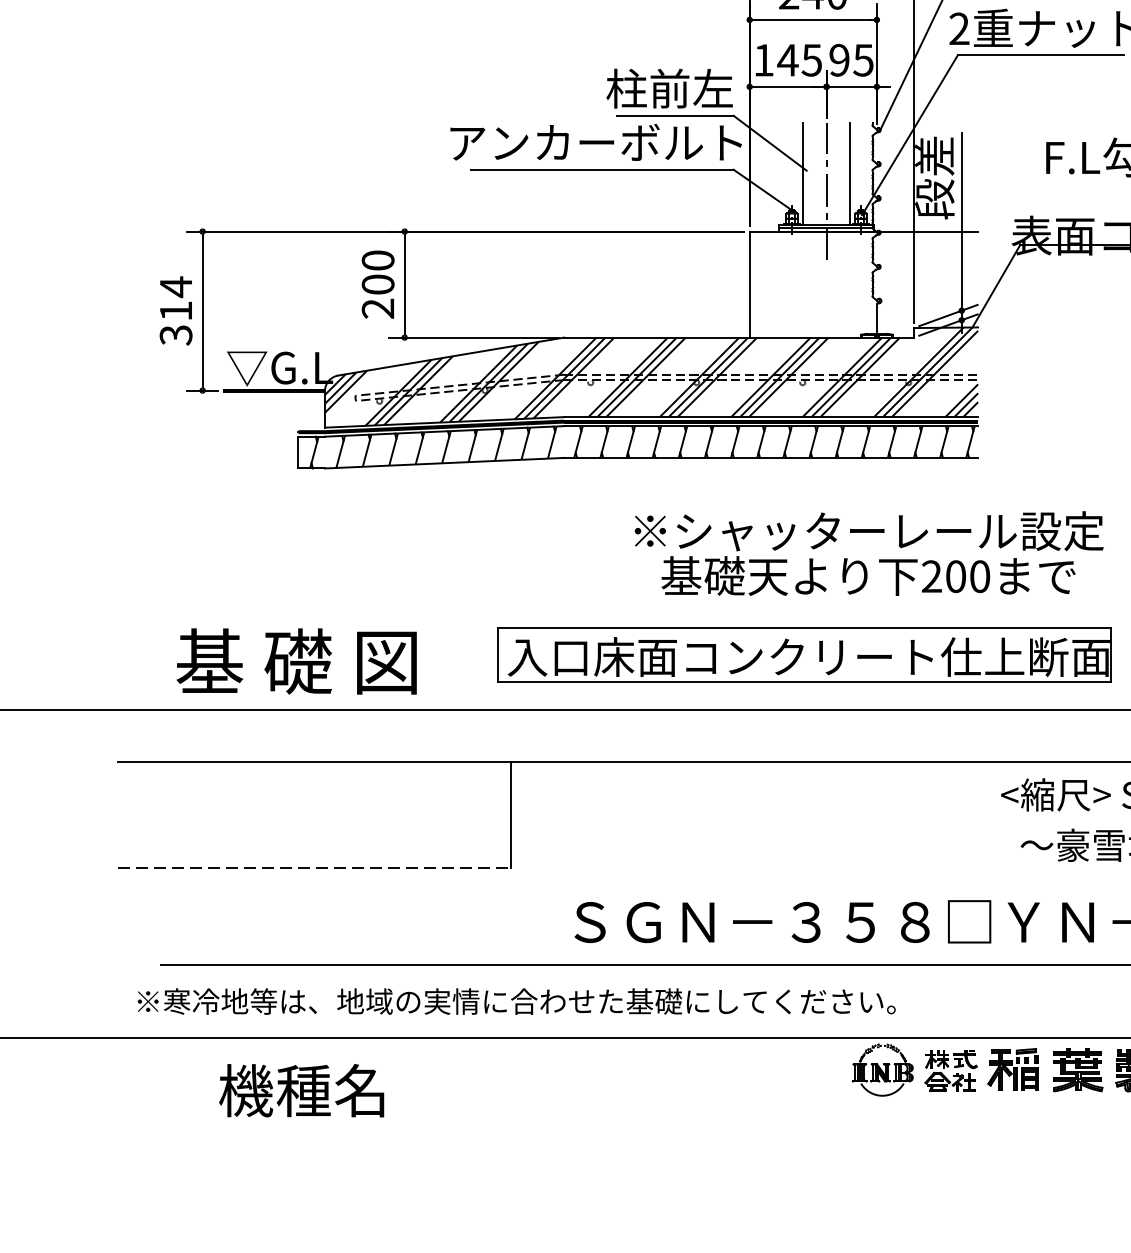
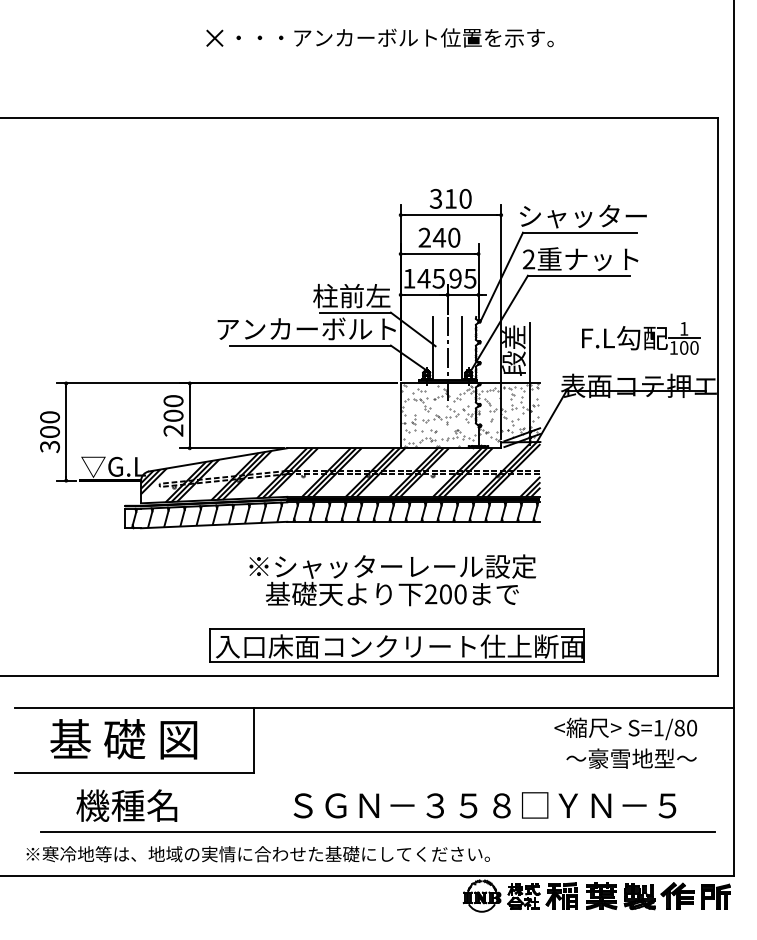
hatch: (862, 284) -> (469, 415), added
text: (175, 297) -> (49, 423), 314 -> 300
text: (868, 553) -> (392, 580), moved
part: (803, 655) -> (396, 645), moved
text: (296, 661) -> (123, 739), moved
line: (314, 867) -> (134, 772), dashed -> solid
text: (301, 1090) -> (126, 805), moved

